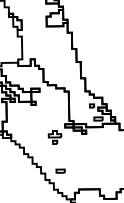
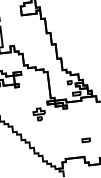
part: (60, 170) -> (86, 139), moved

